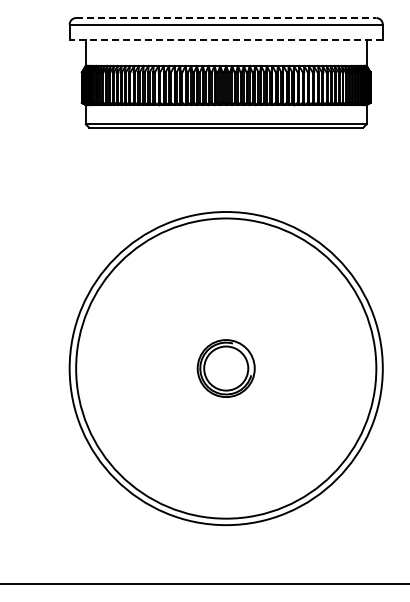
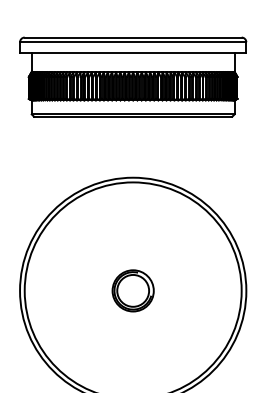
line: (226, 18) -> (133, 37), dashed -> solid
line: (226, 40) -> (133, 53), dashed -> solid

